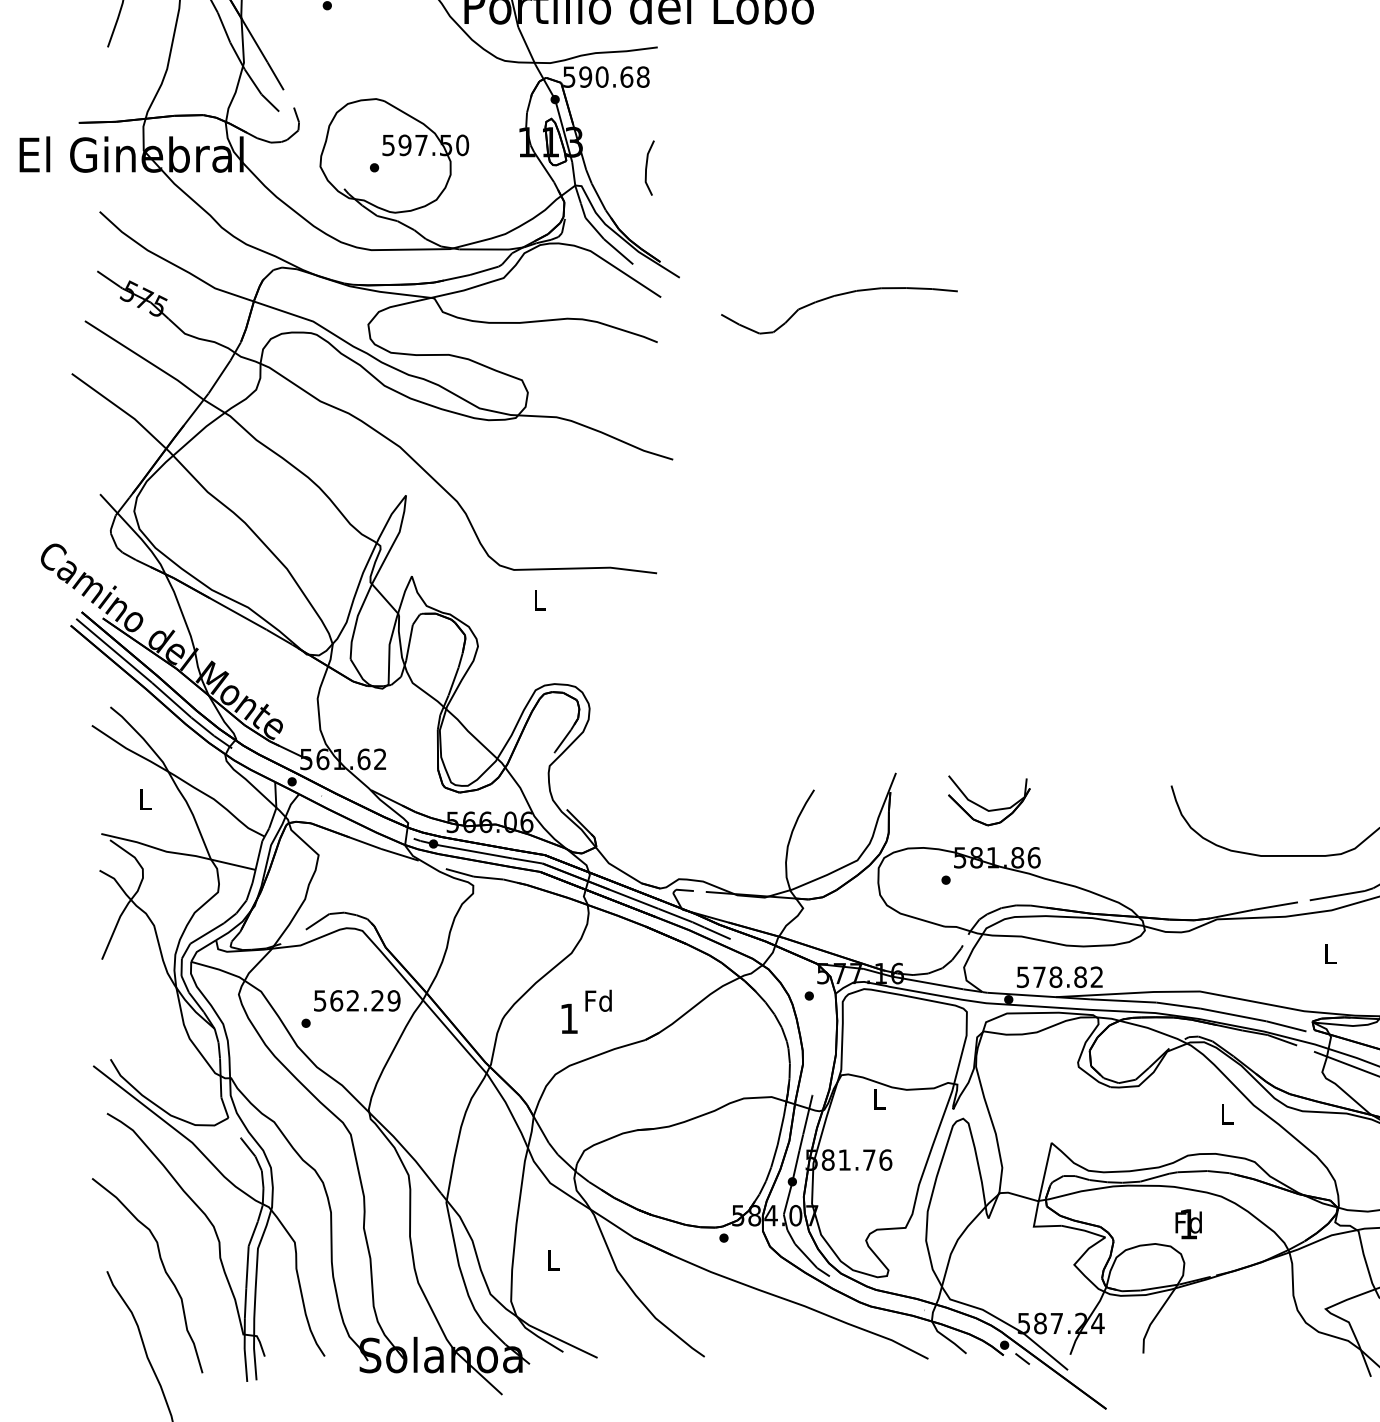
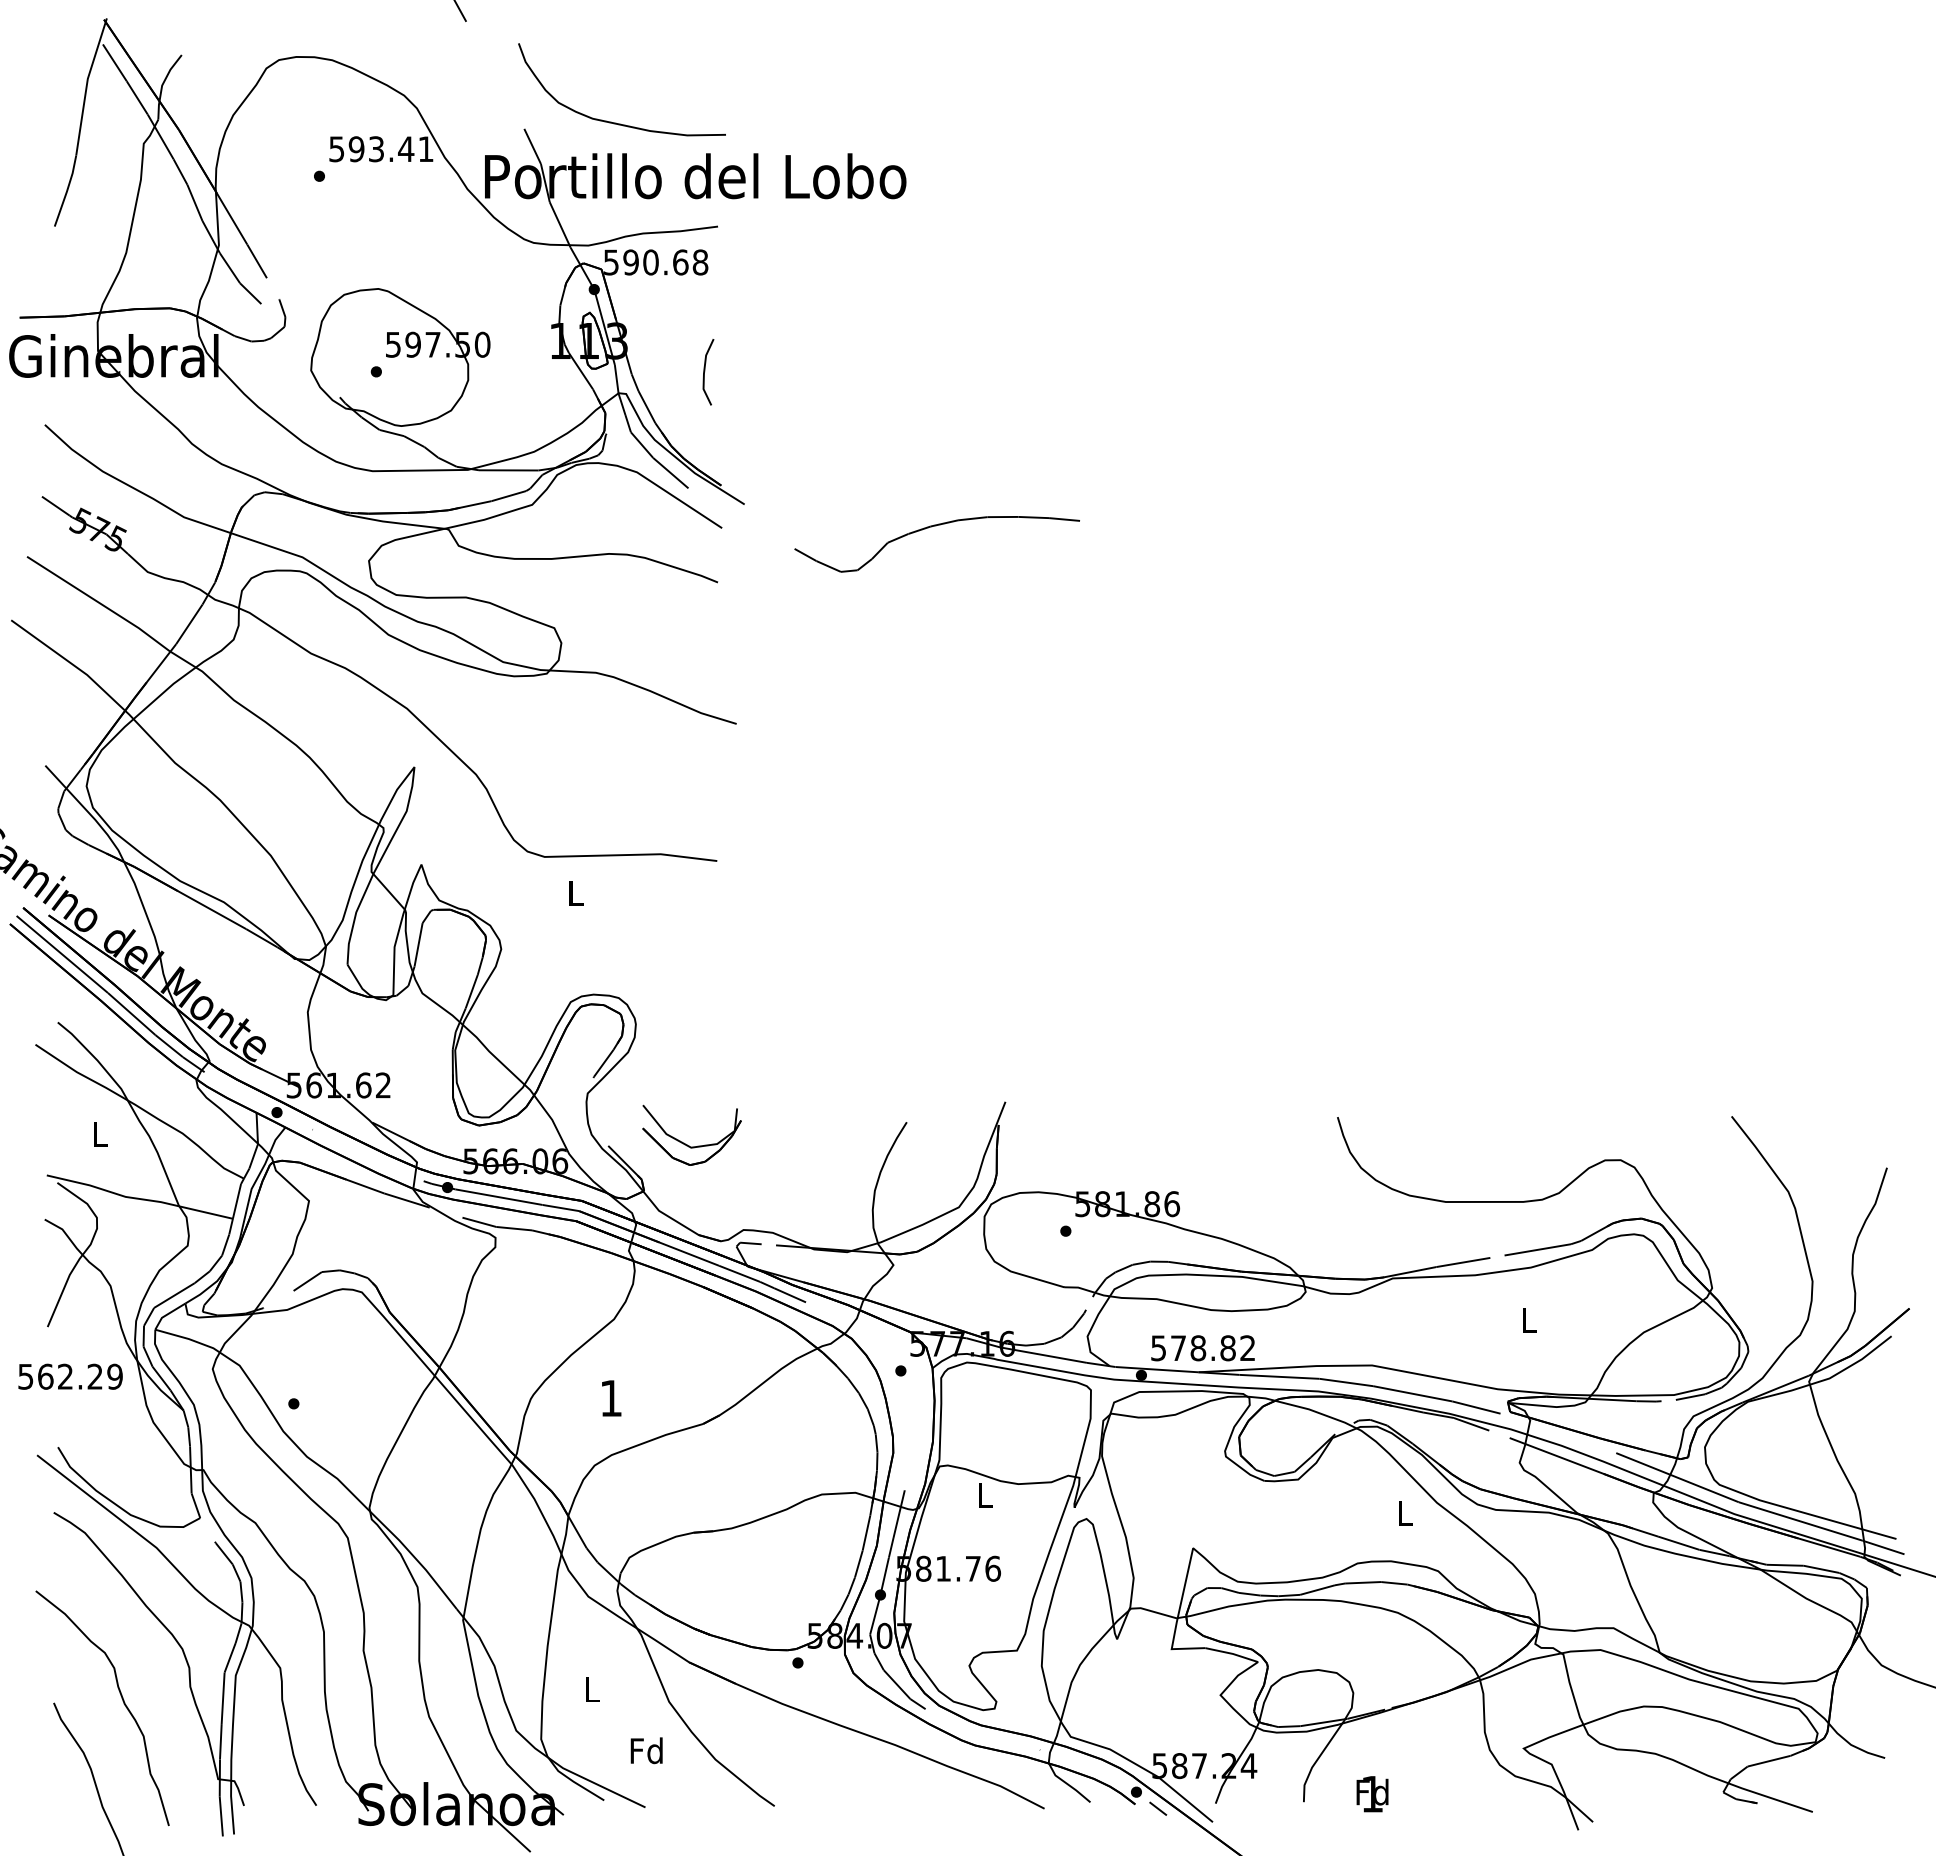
part: (983, 806) -> (684, 1142), moved
text: (357, 1000) -> (70, 1376), moved
text: (598, 1000) -> (646, 1750), moved
text: (1188, 1224) -> (1372, 1794), moved

